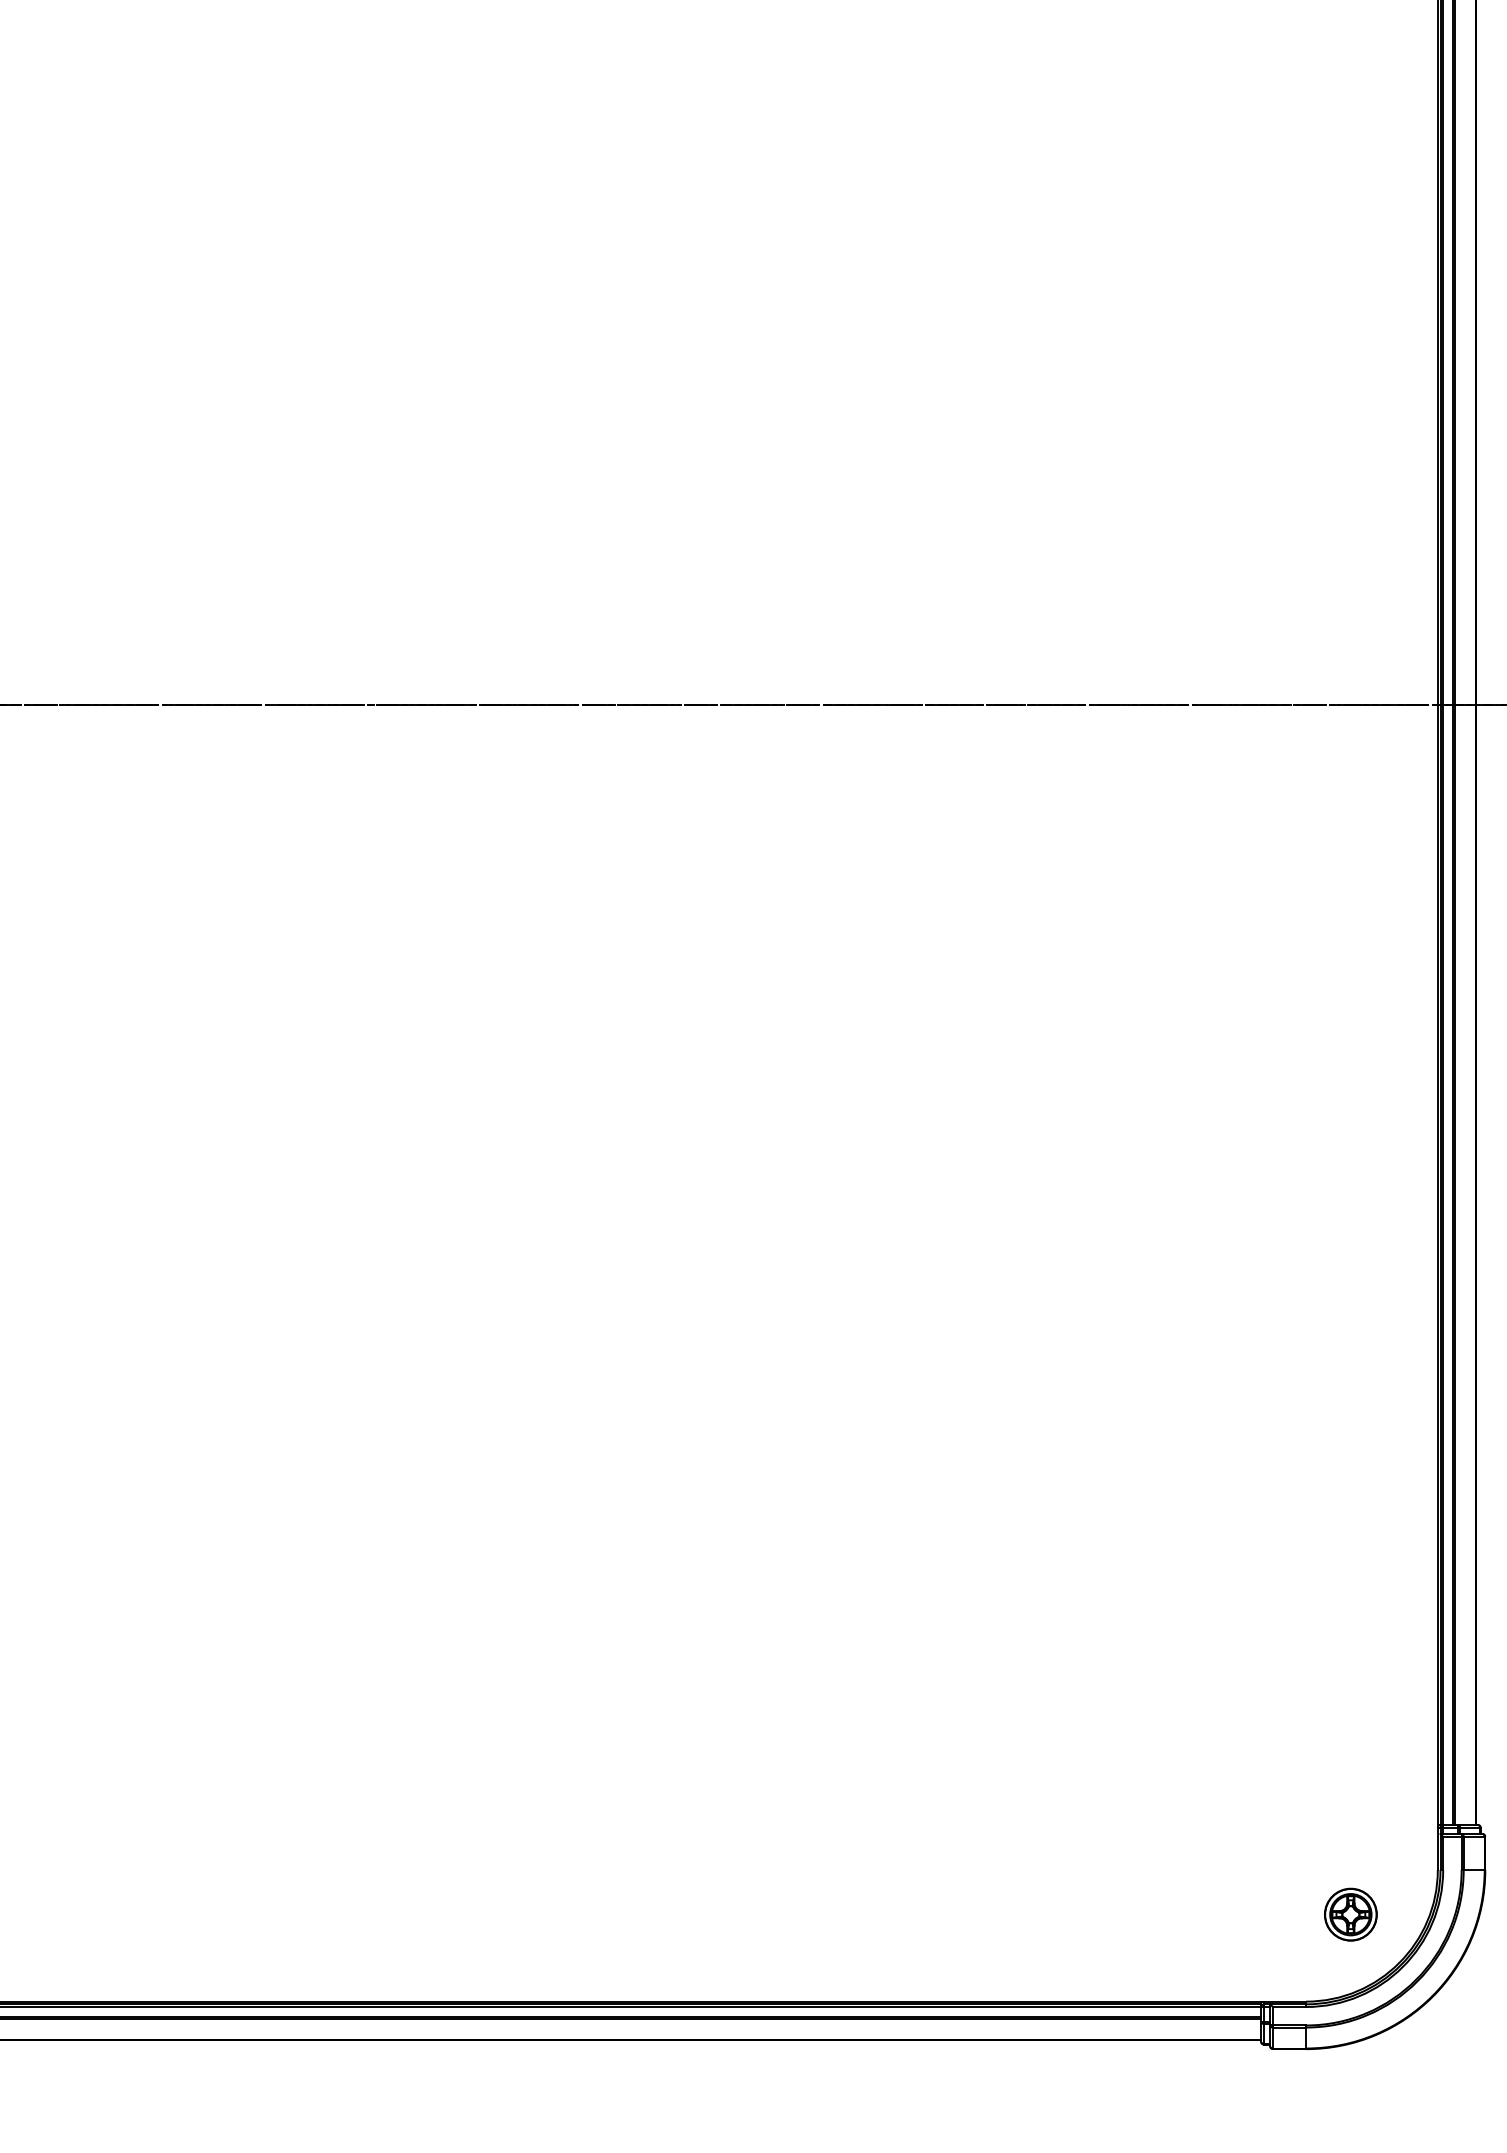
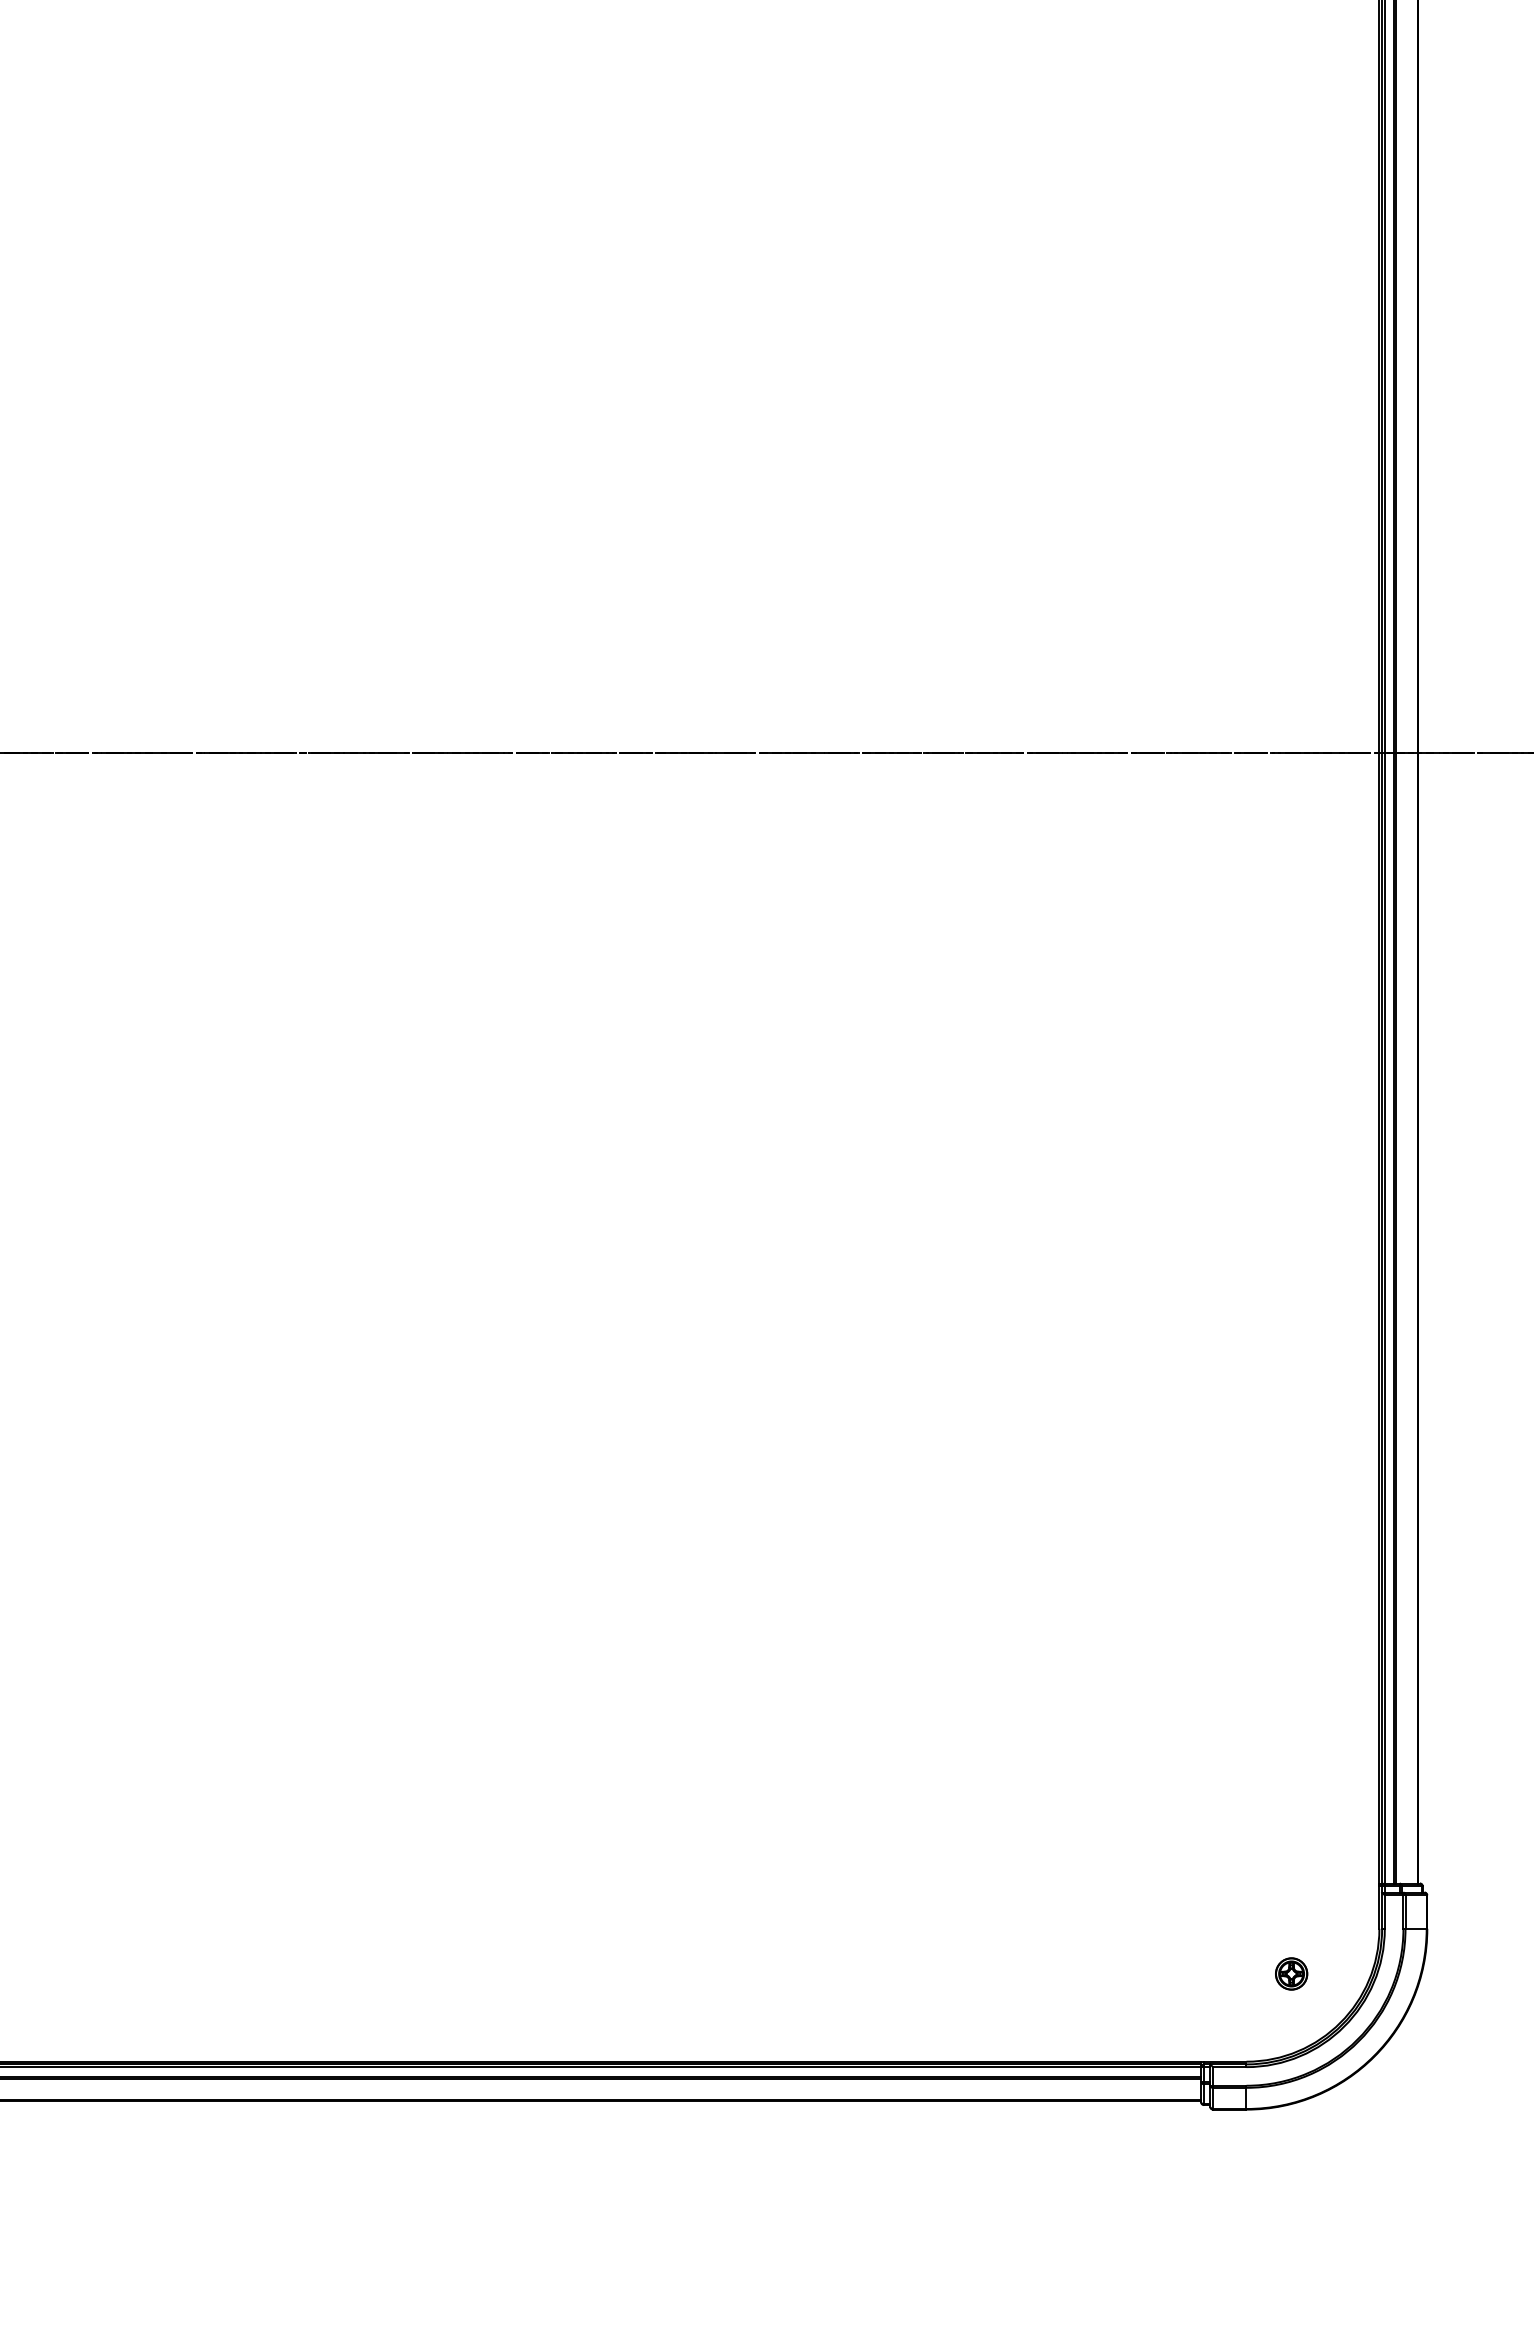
part: (1350, 1914) -> (1291, 1973), size x0.6

